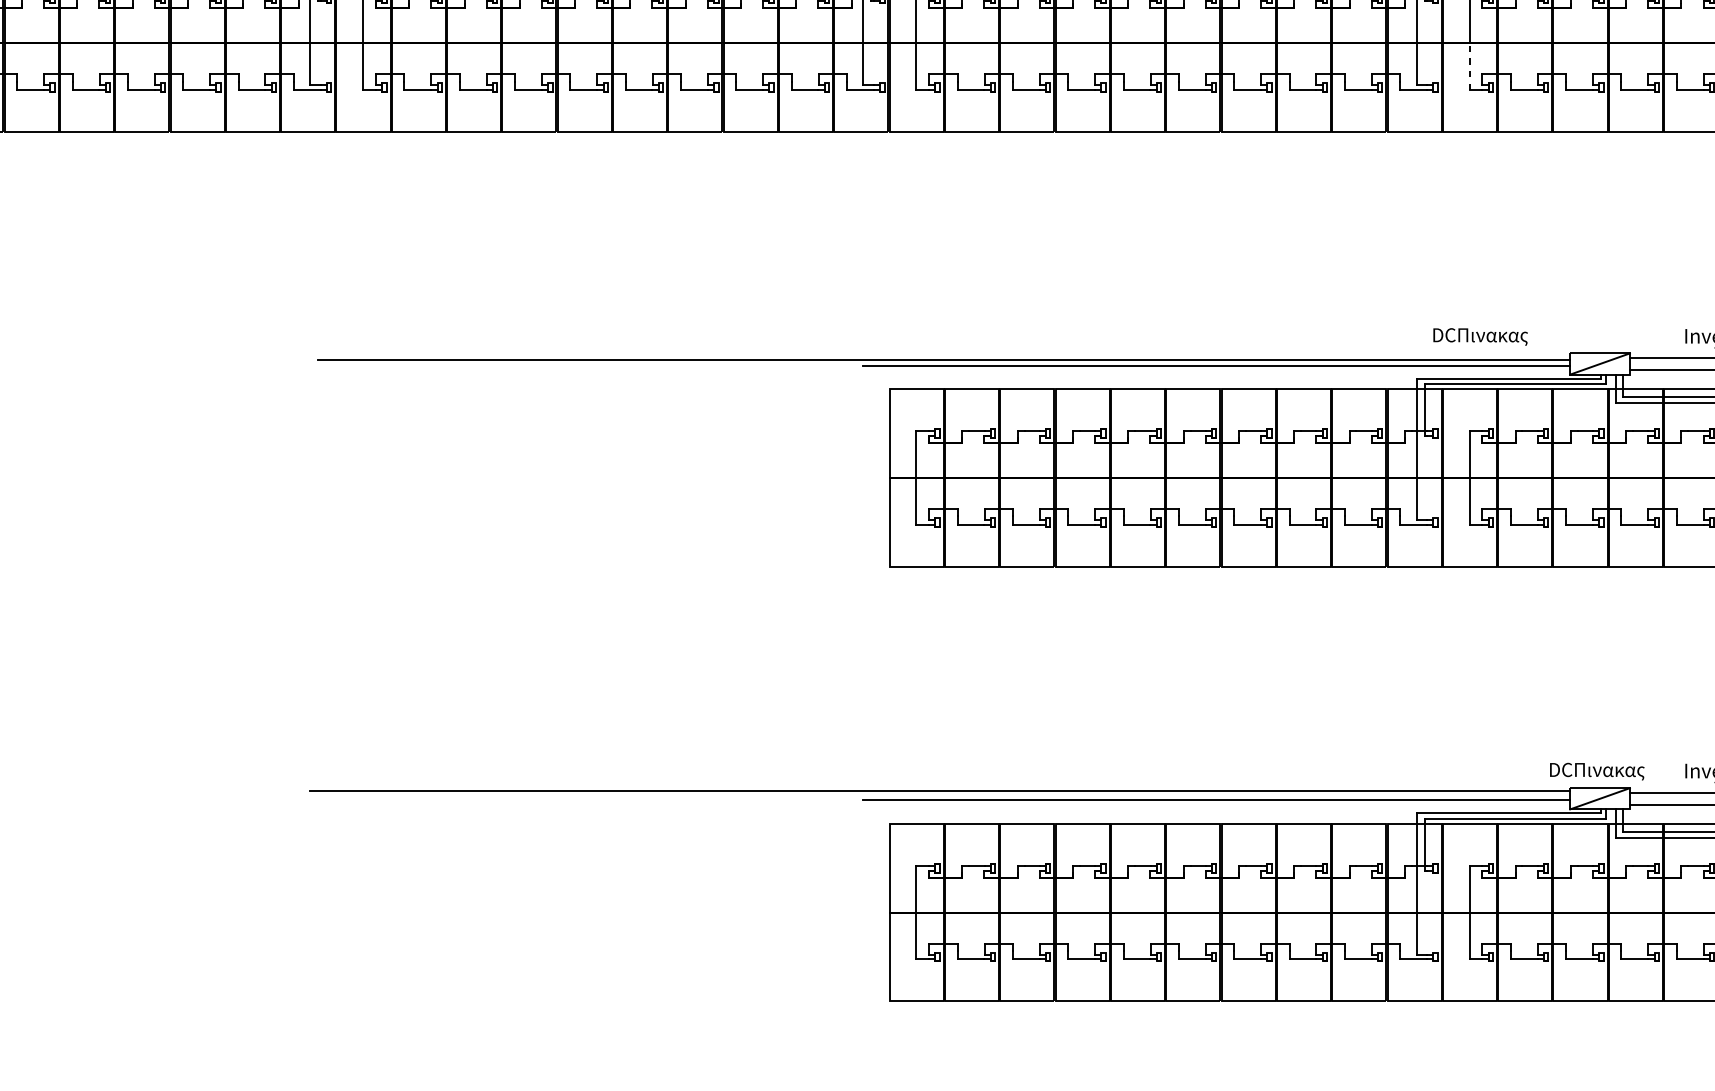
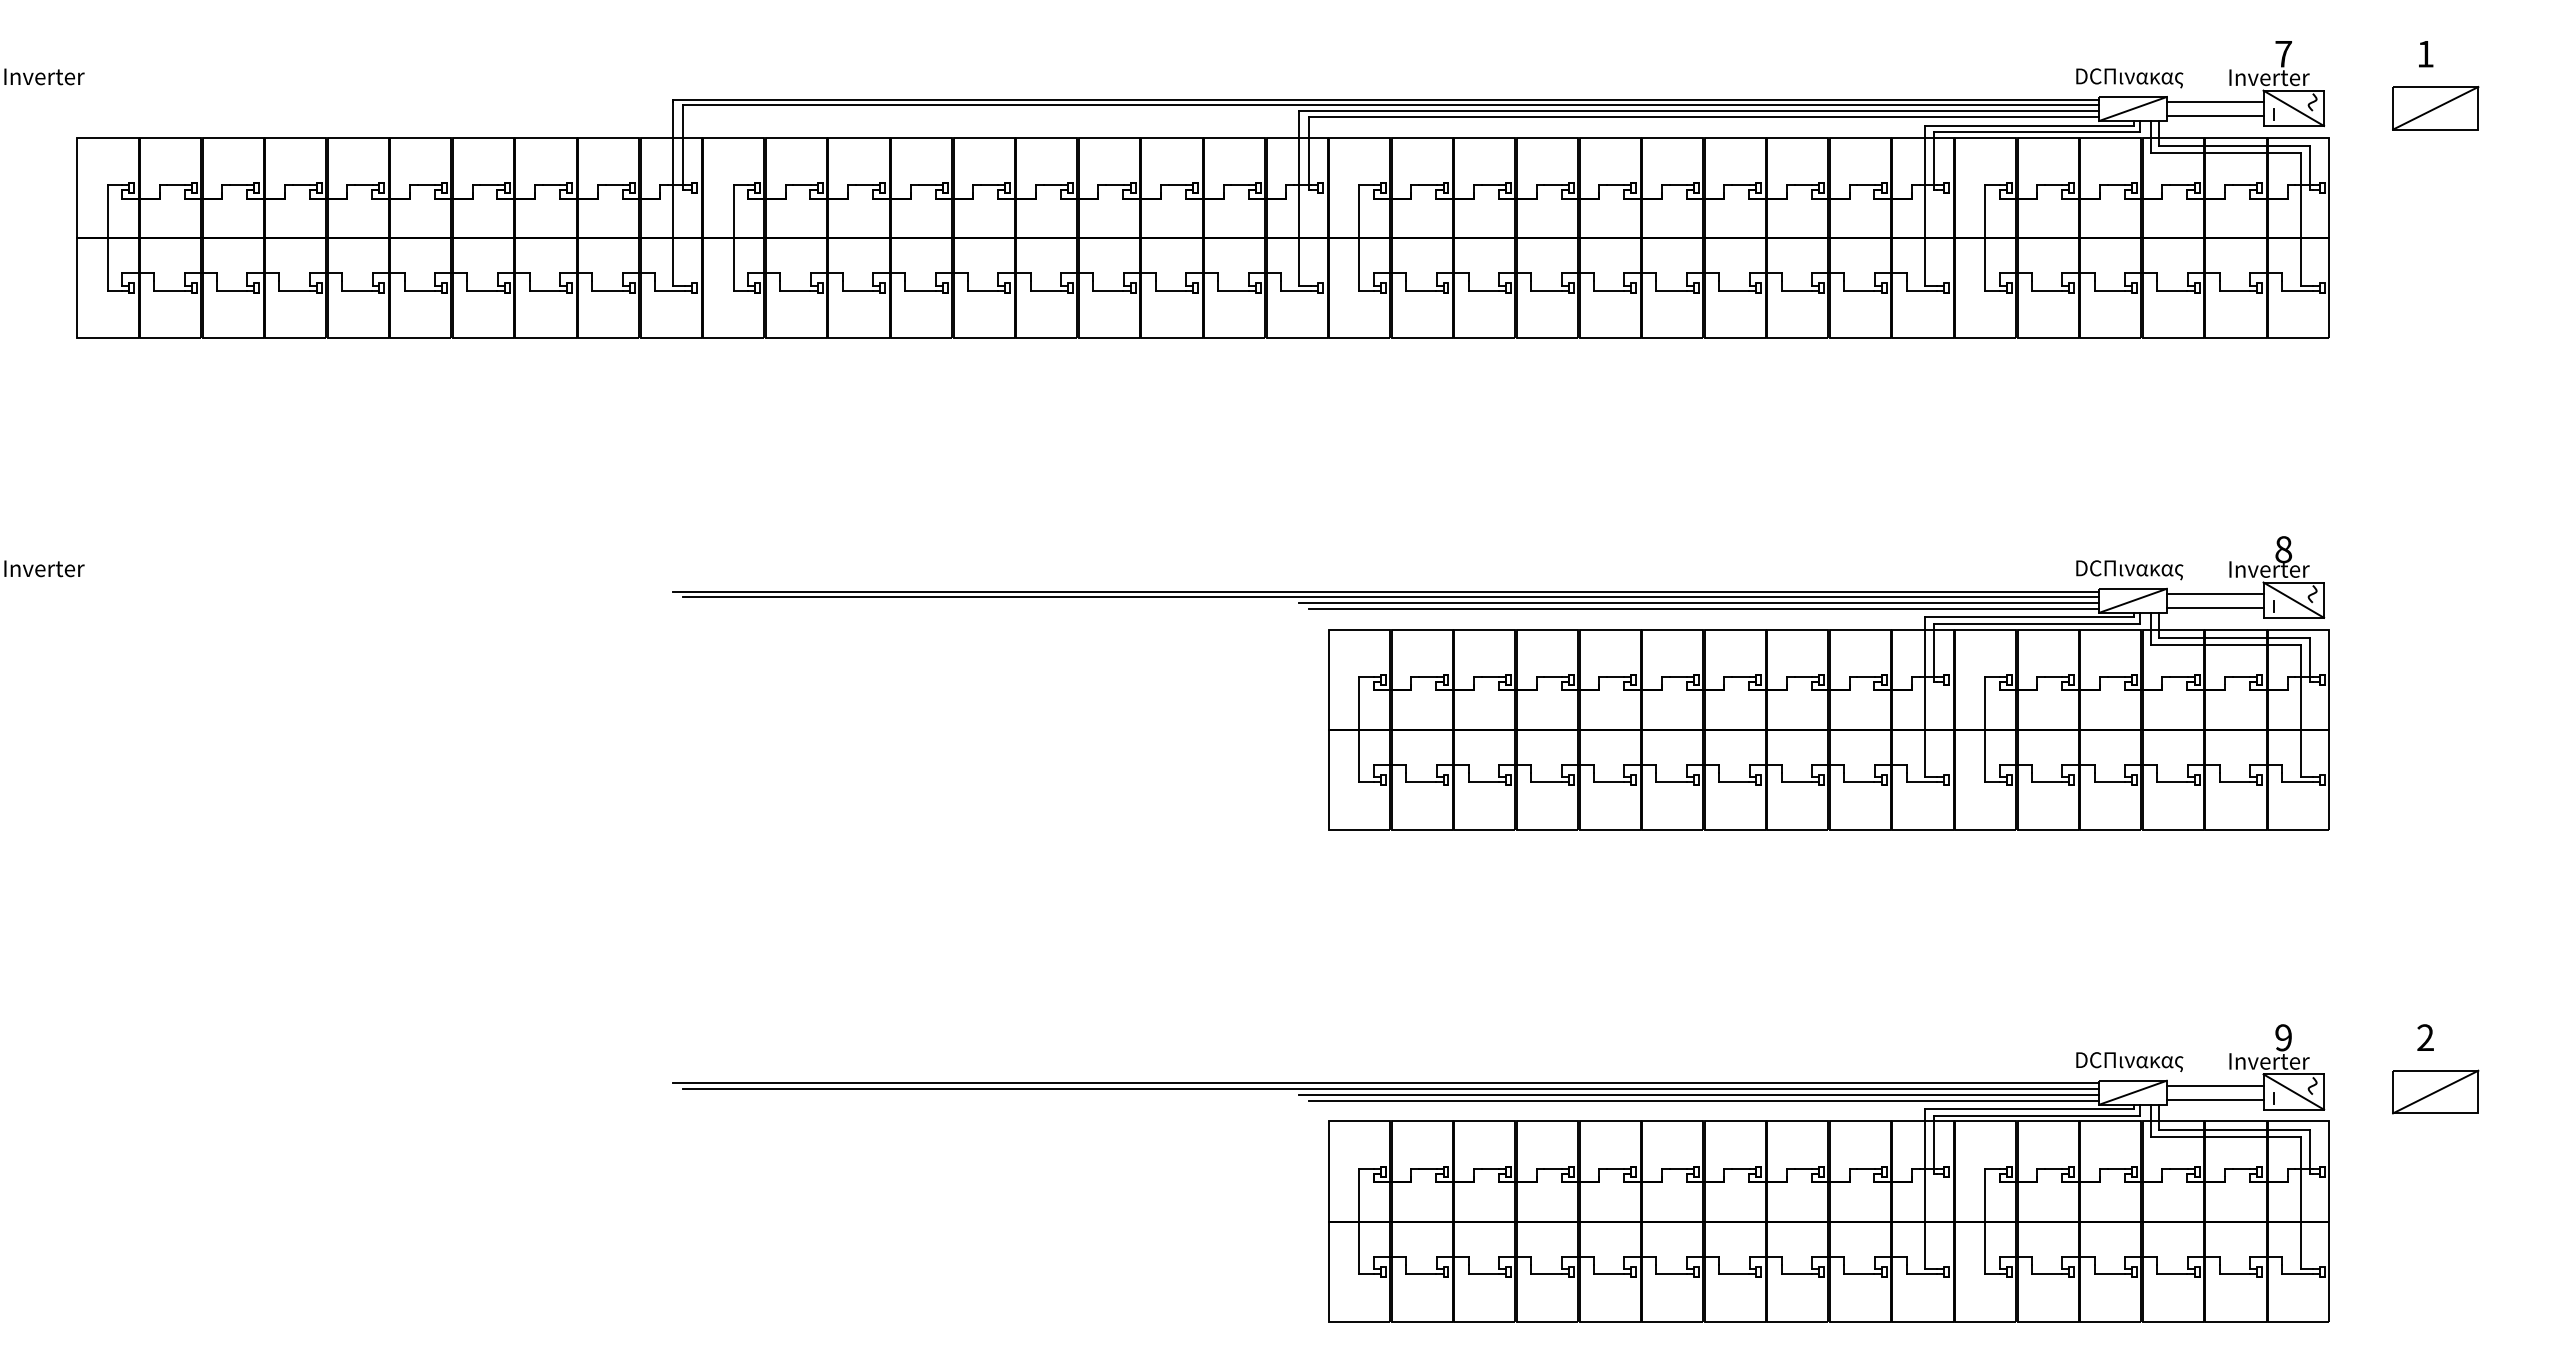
line: (1469, 65) -> (1985, 263), dashed -> solid
text: (1480, 337) -> (2129, 570), moved
line: (940, 355) -> (1386, 591), added
line: (1220, 371) -> (1703, 609), added
line: (943, 795) -> (1390, 1088), added
line: (1220, 806) -> (1703, 1101), added

